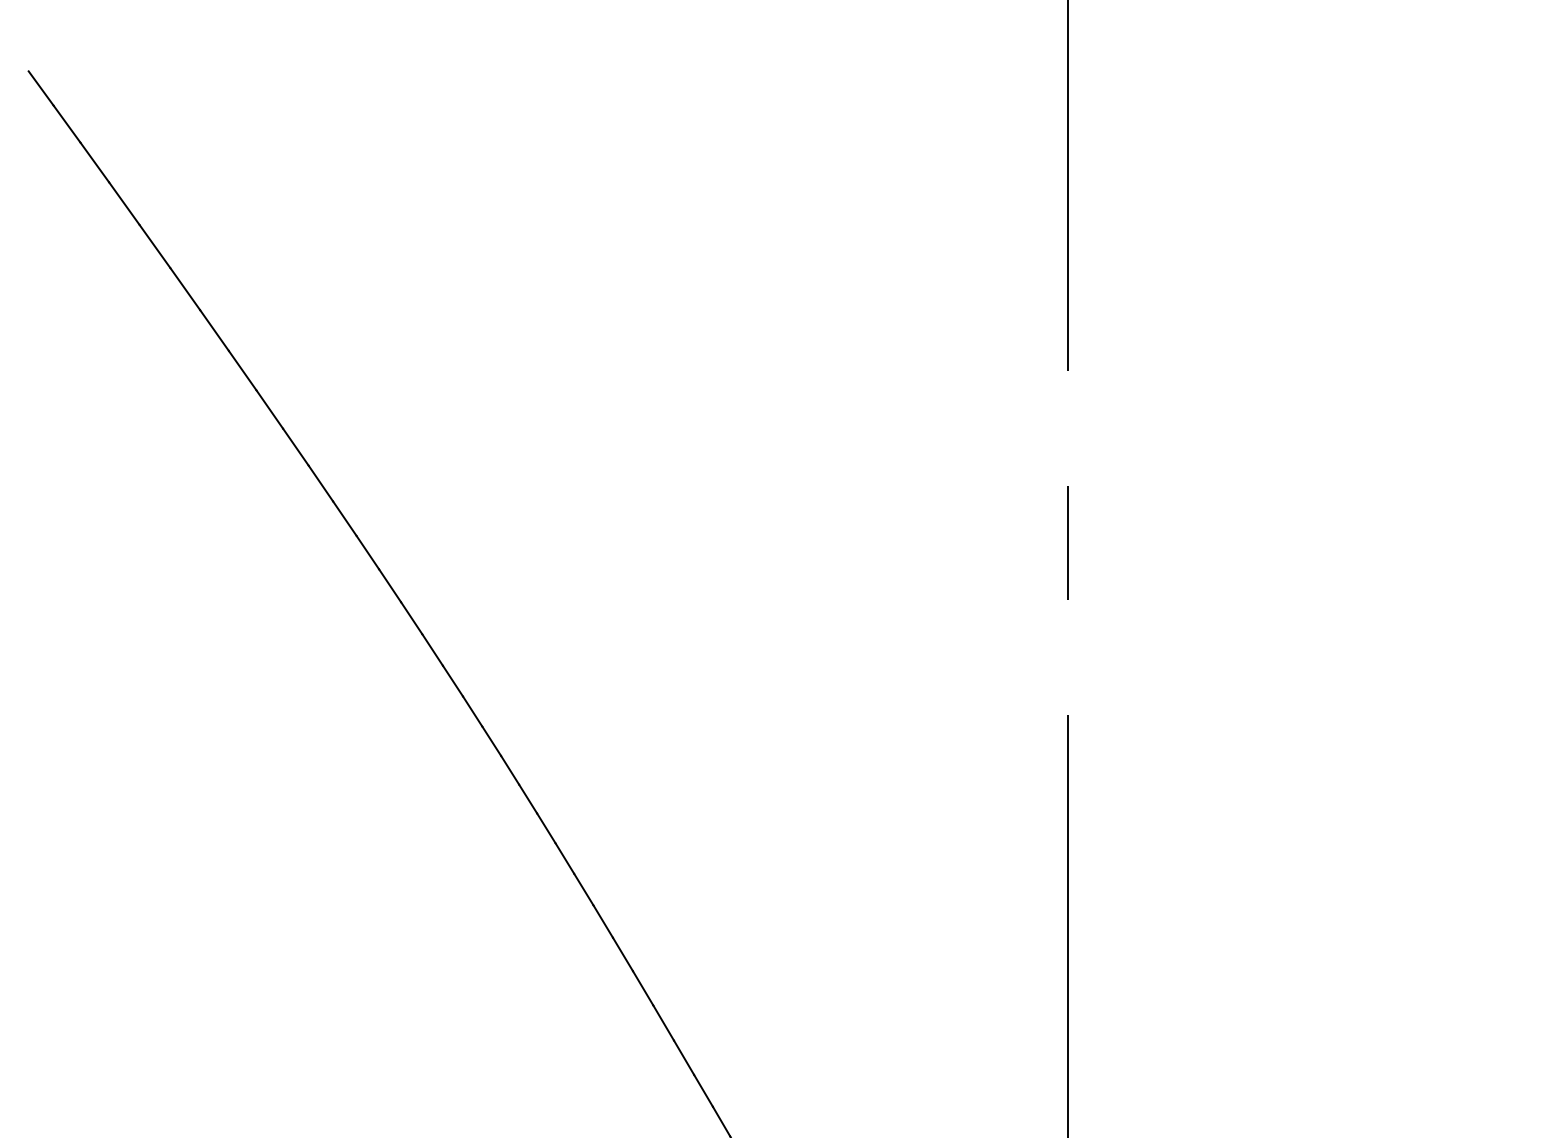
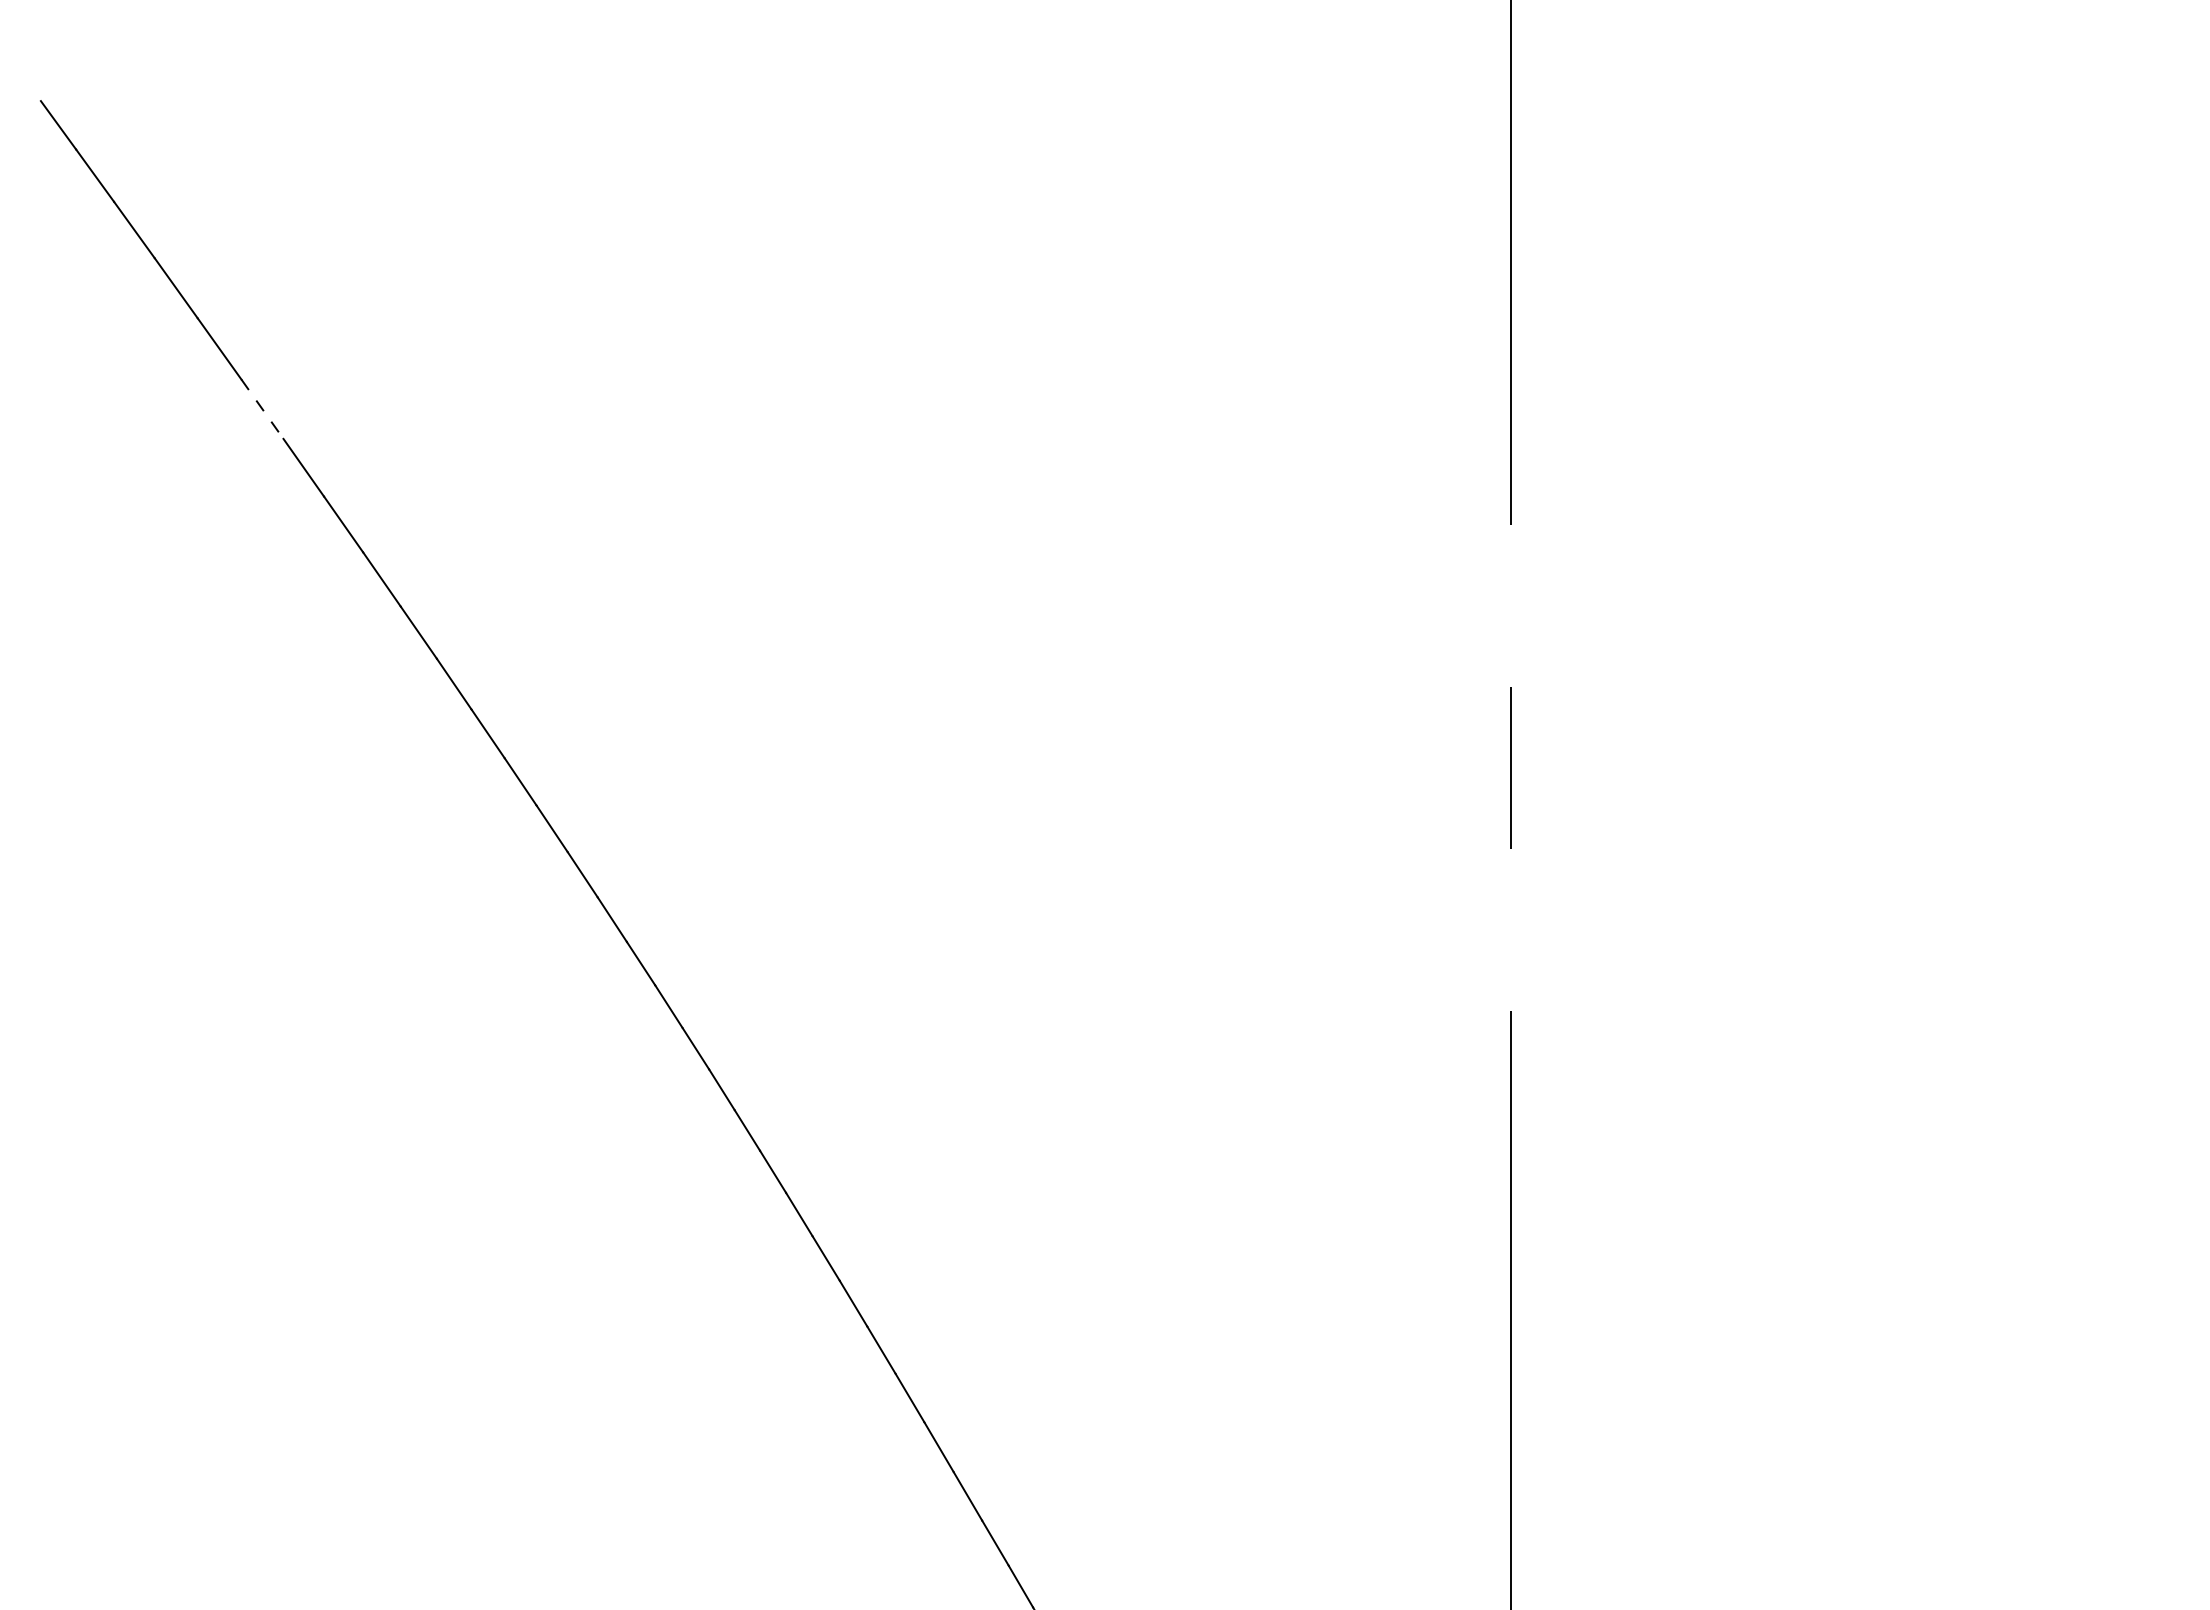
line: (185, 289) -> (262, 409), solid -> dashed

